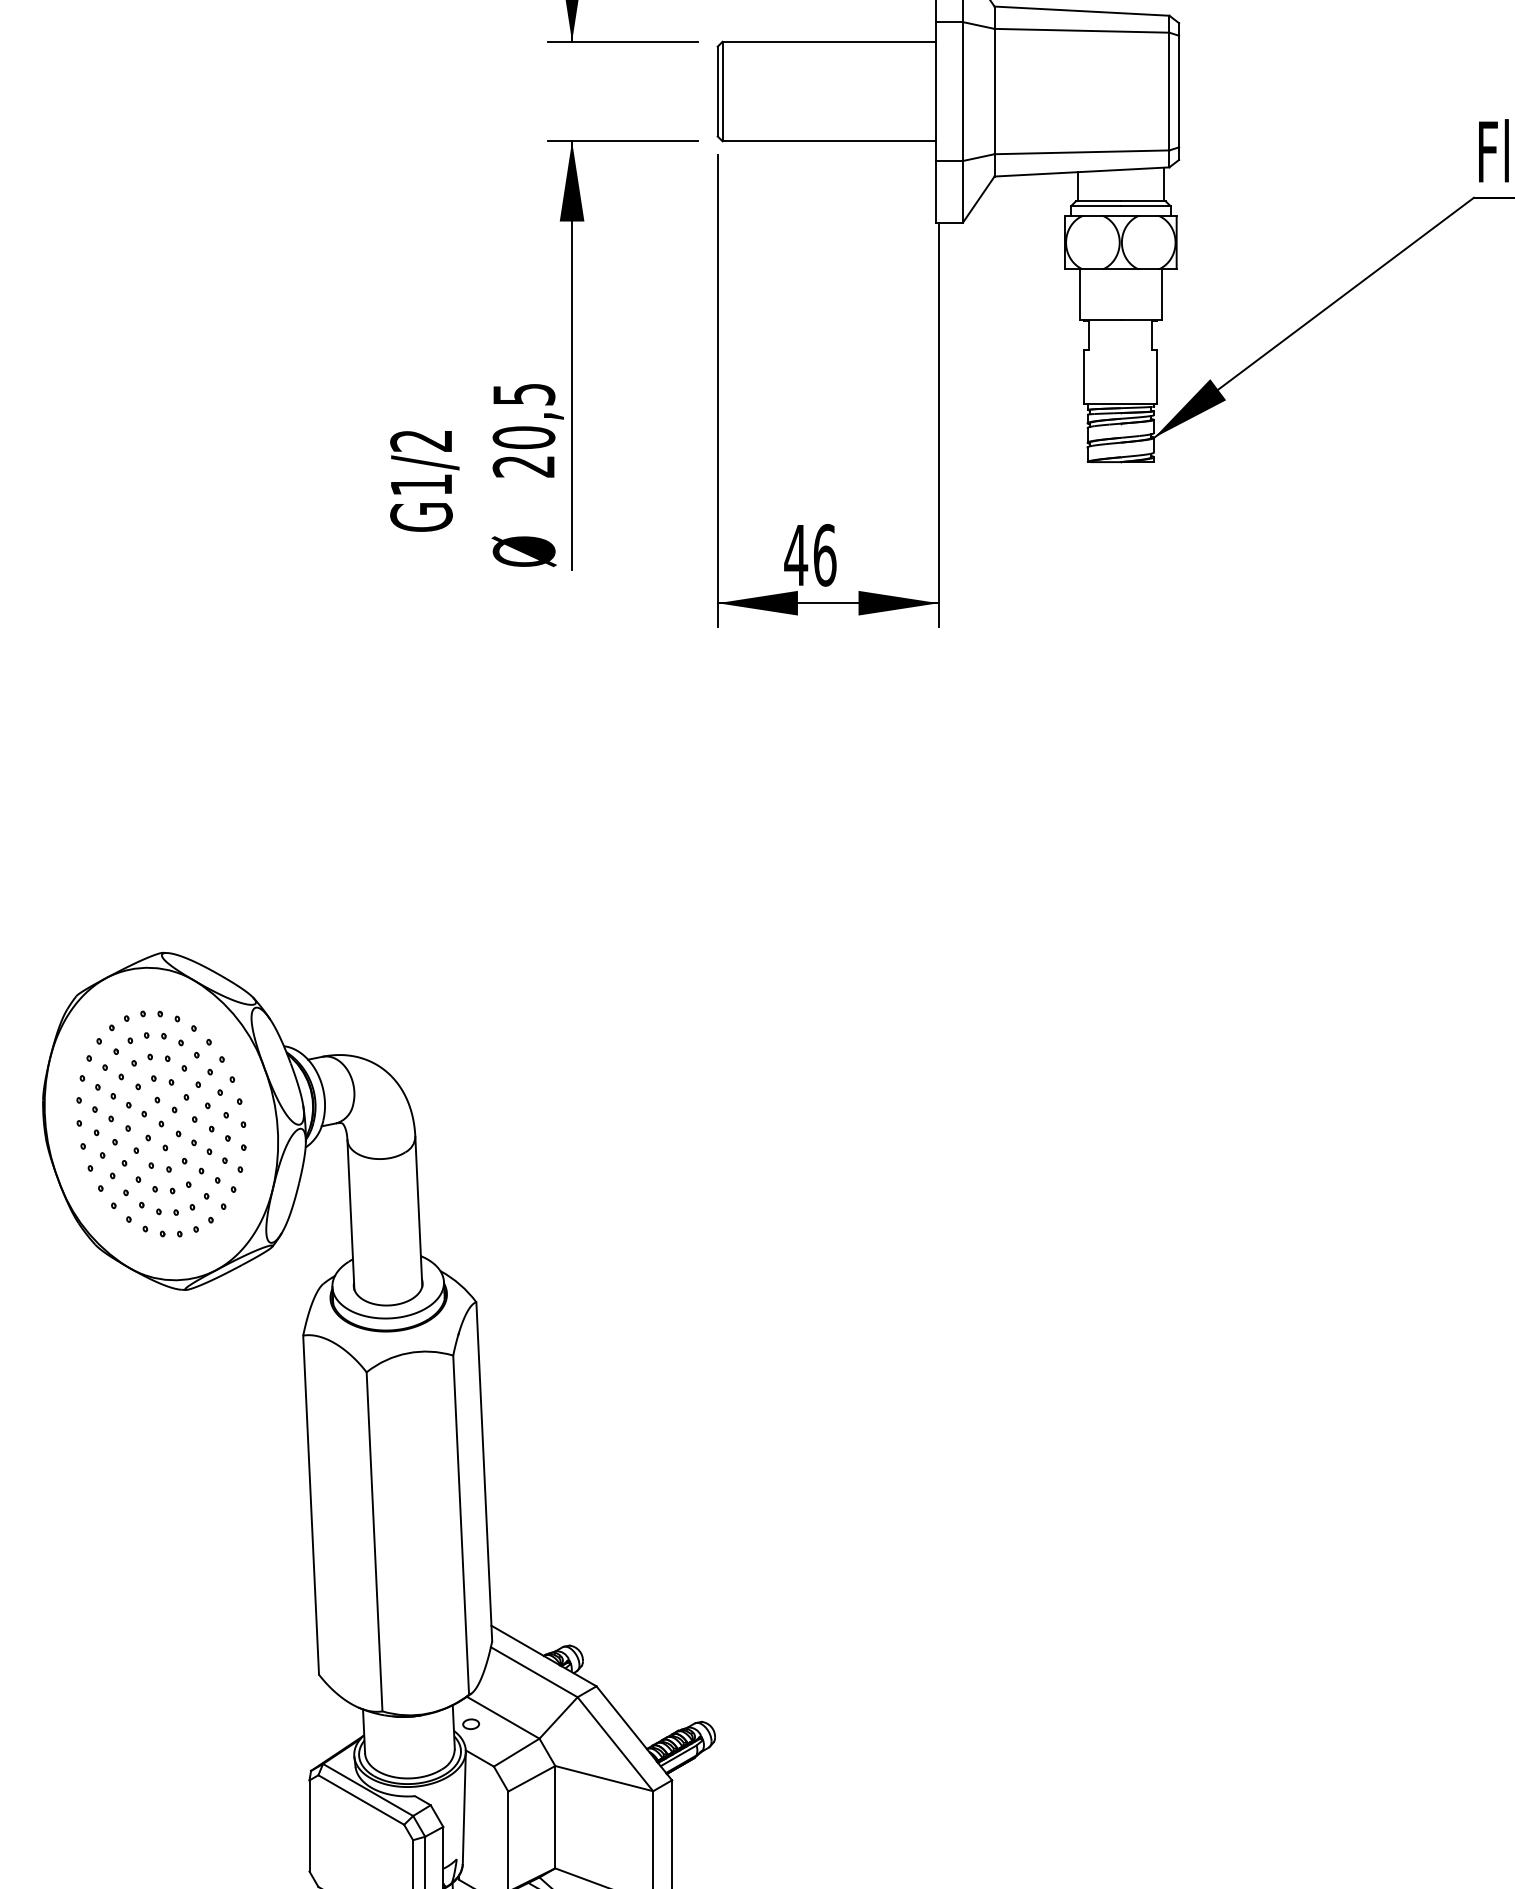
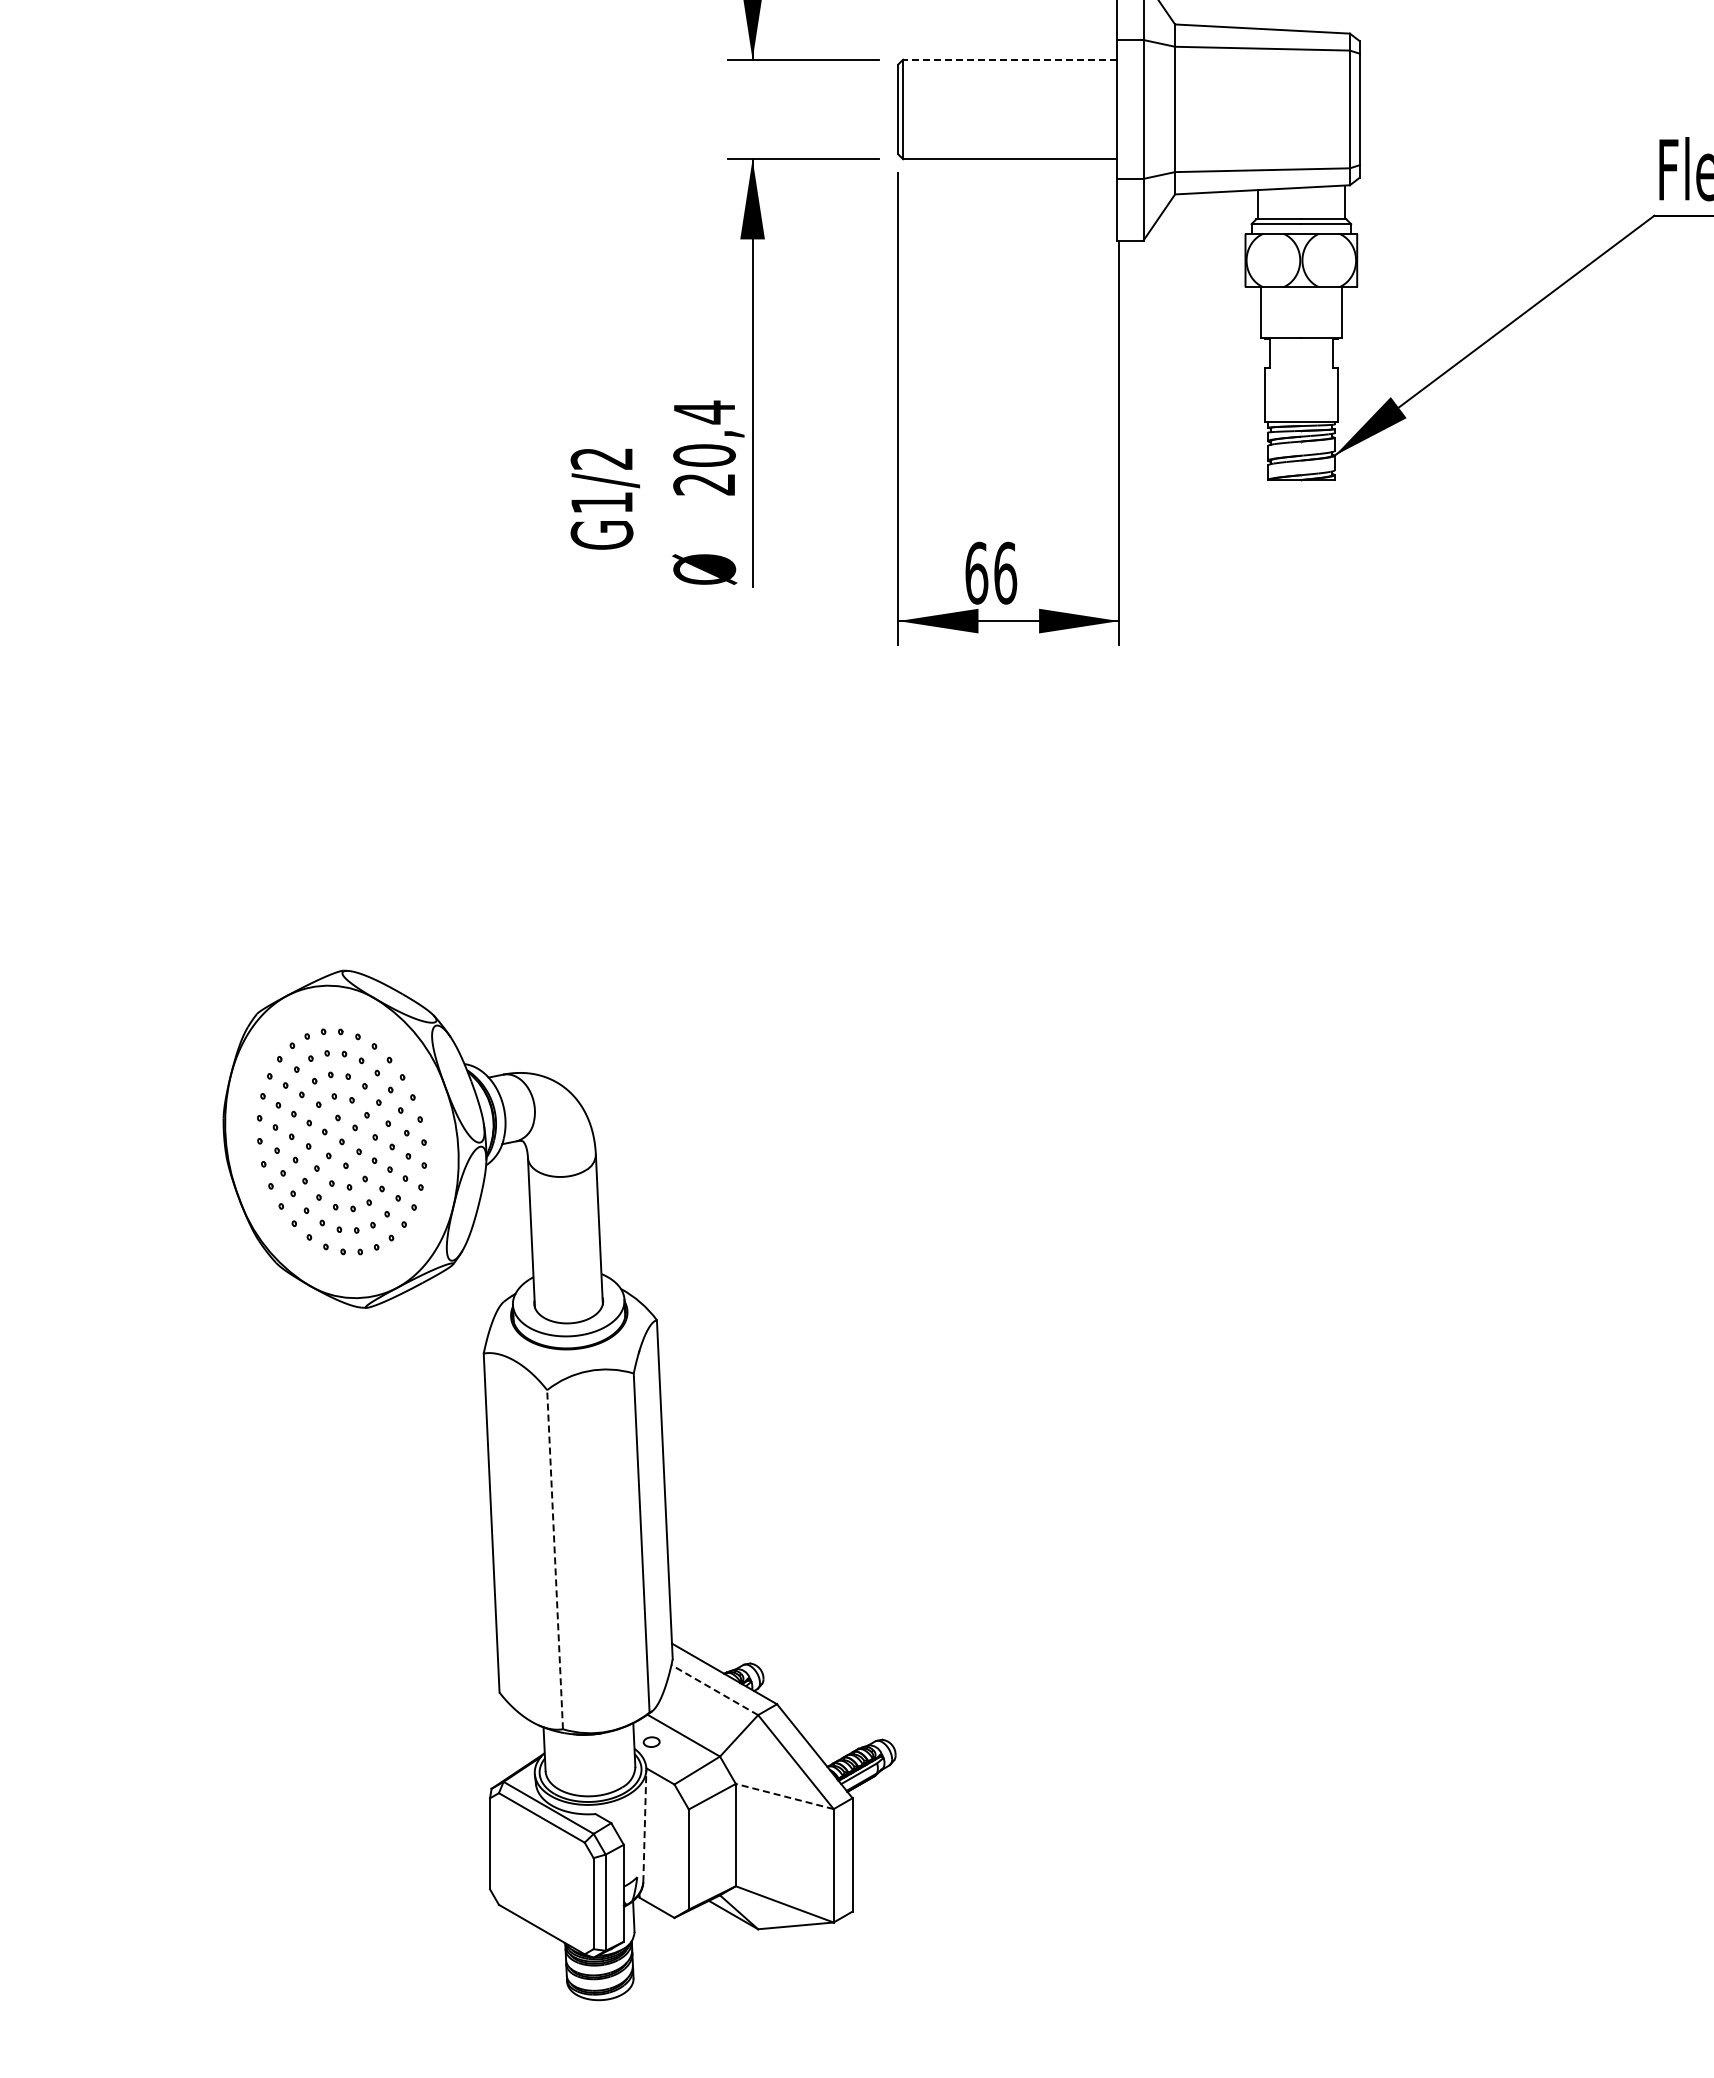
line: (828, 41) -> (1009, 59), solid -> dashed
text: (523, 394) -> (704, 412), 20,5 -> 20,4
text: (795, 554) -> (976, 572), 46 -> 66
line: (374, 1541) -> (555, 1559), solid -> dashed
line: (533, 1671) -> (714, 1689), solid -> dashed
line: (603, 1778) -> (784, 1796), solid -> dashed
line: (463, 1807) -> (644, 1825), solid -> dashed

